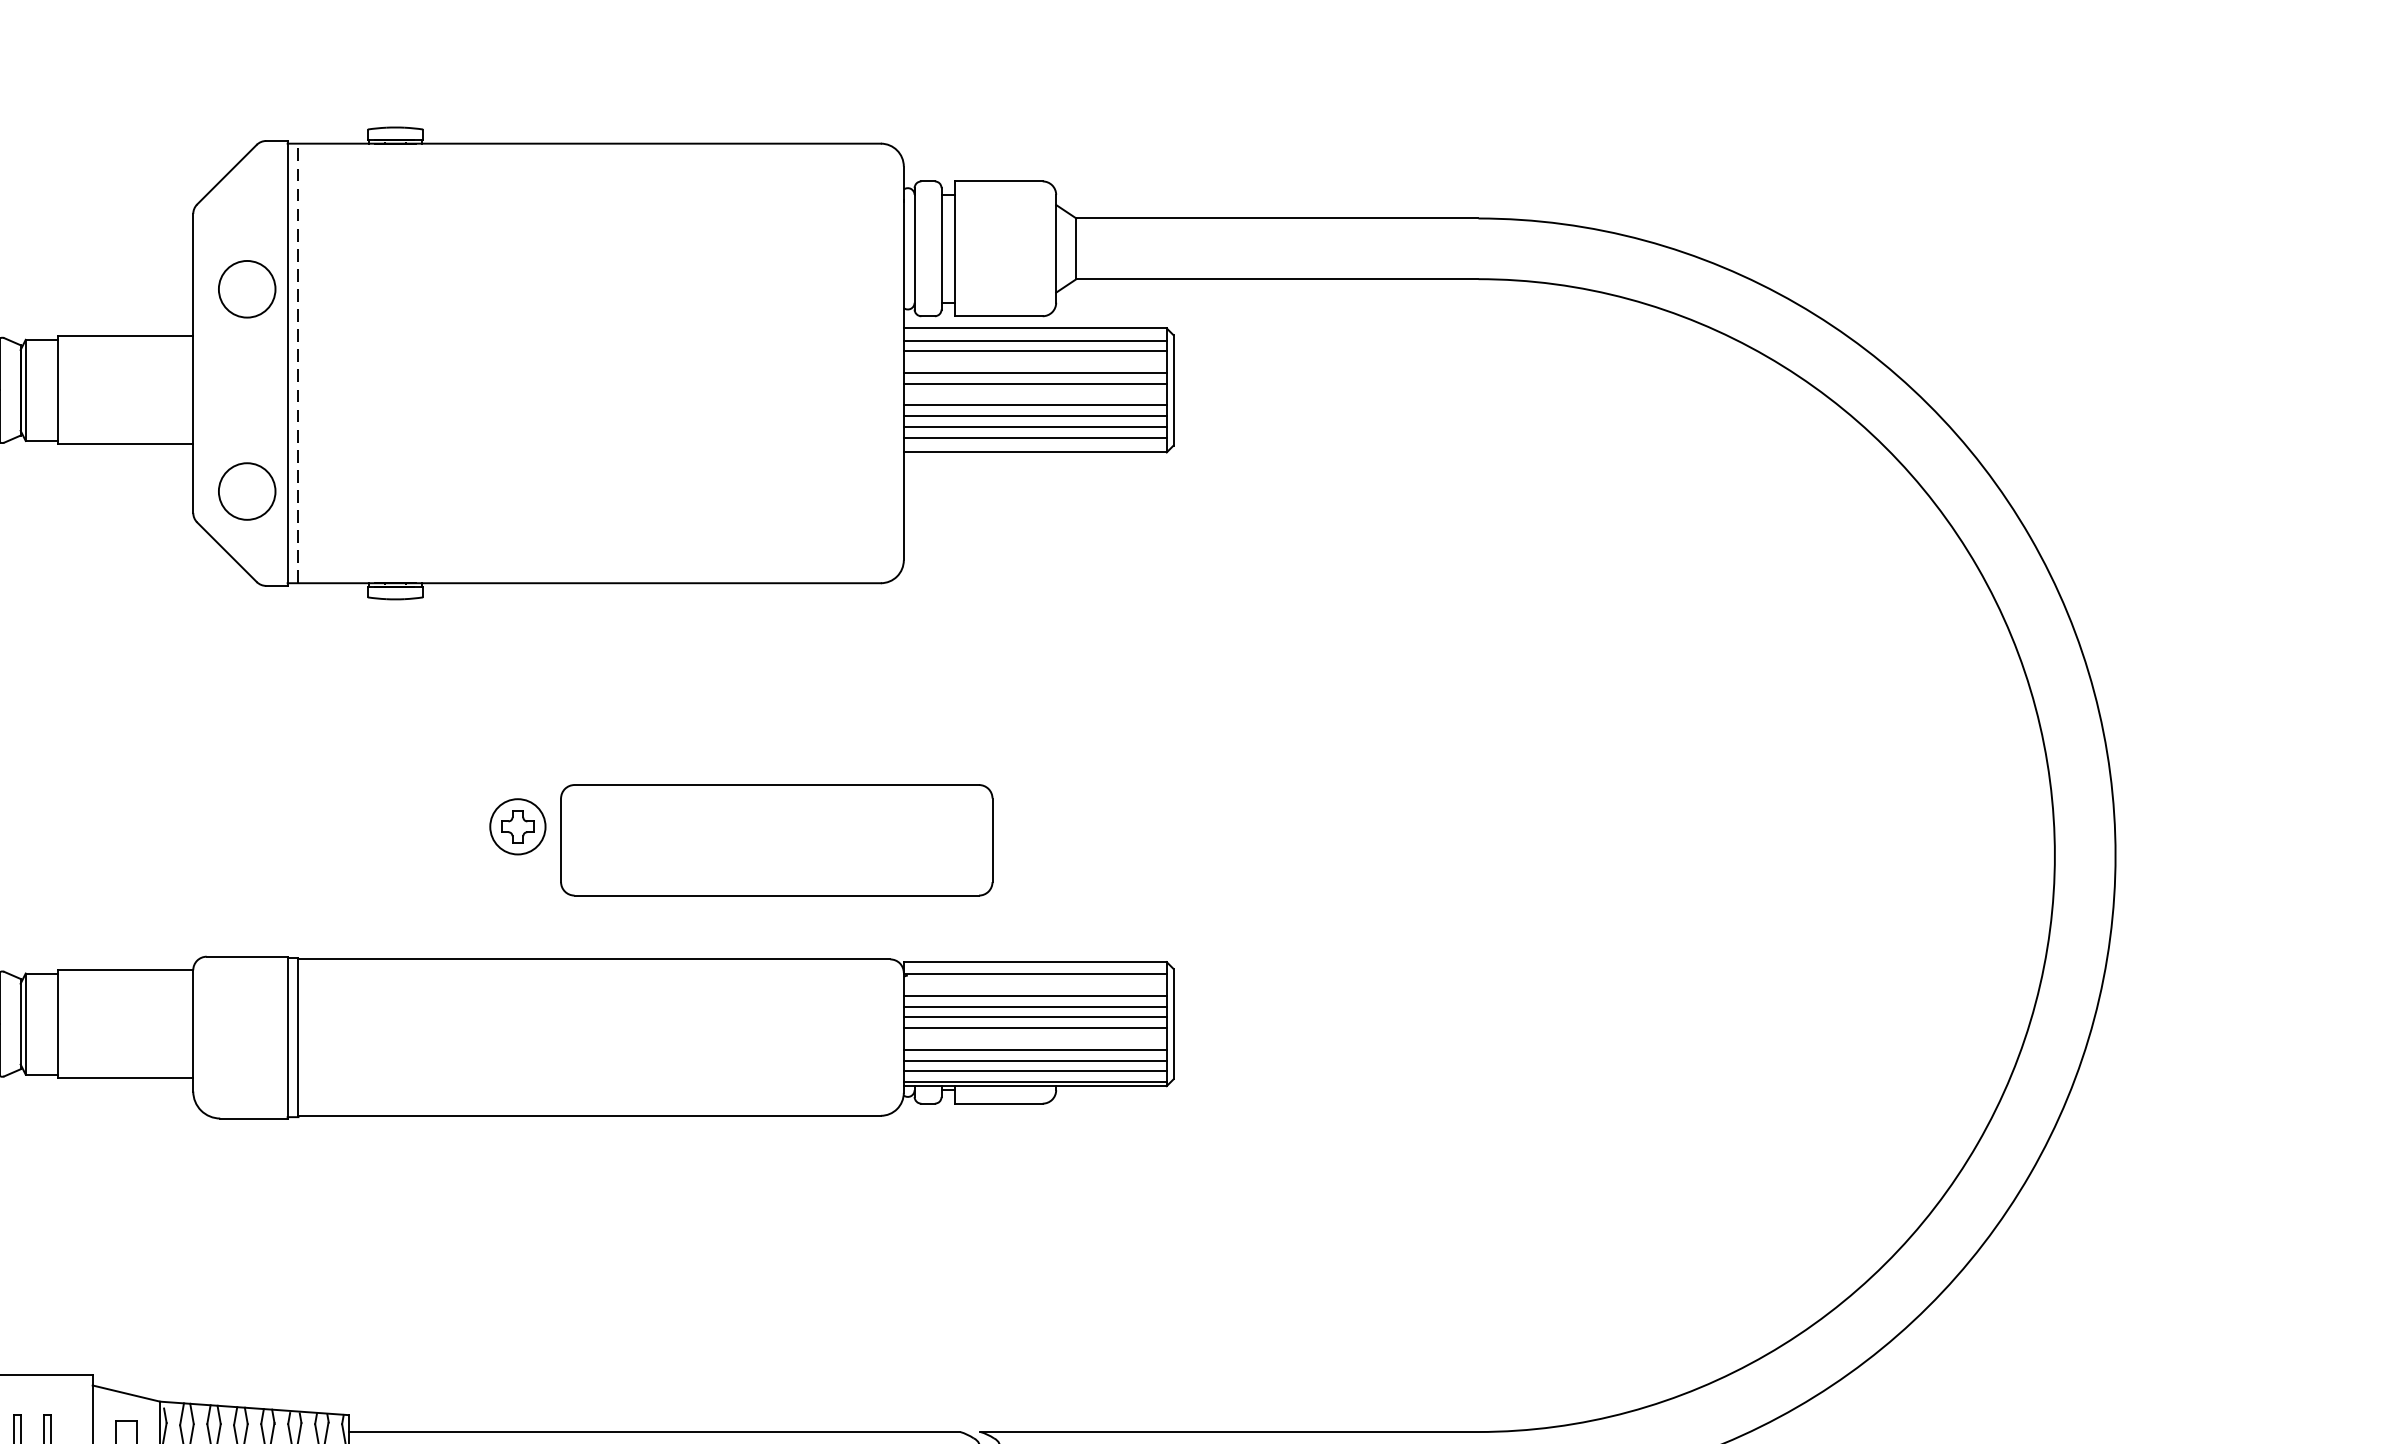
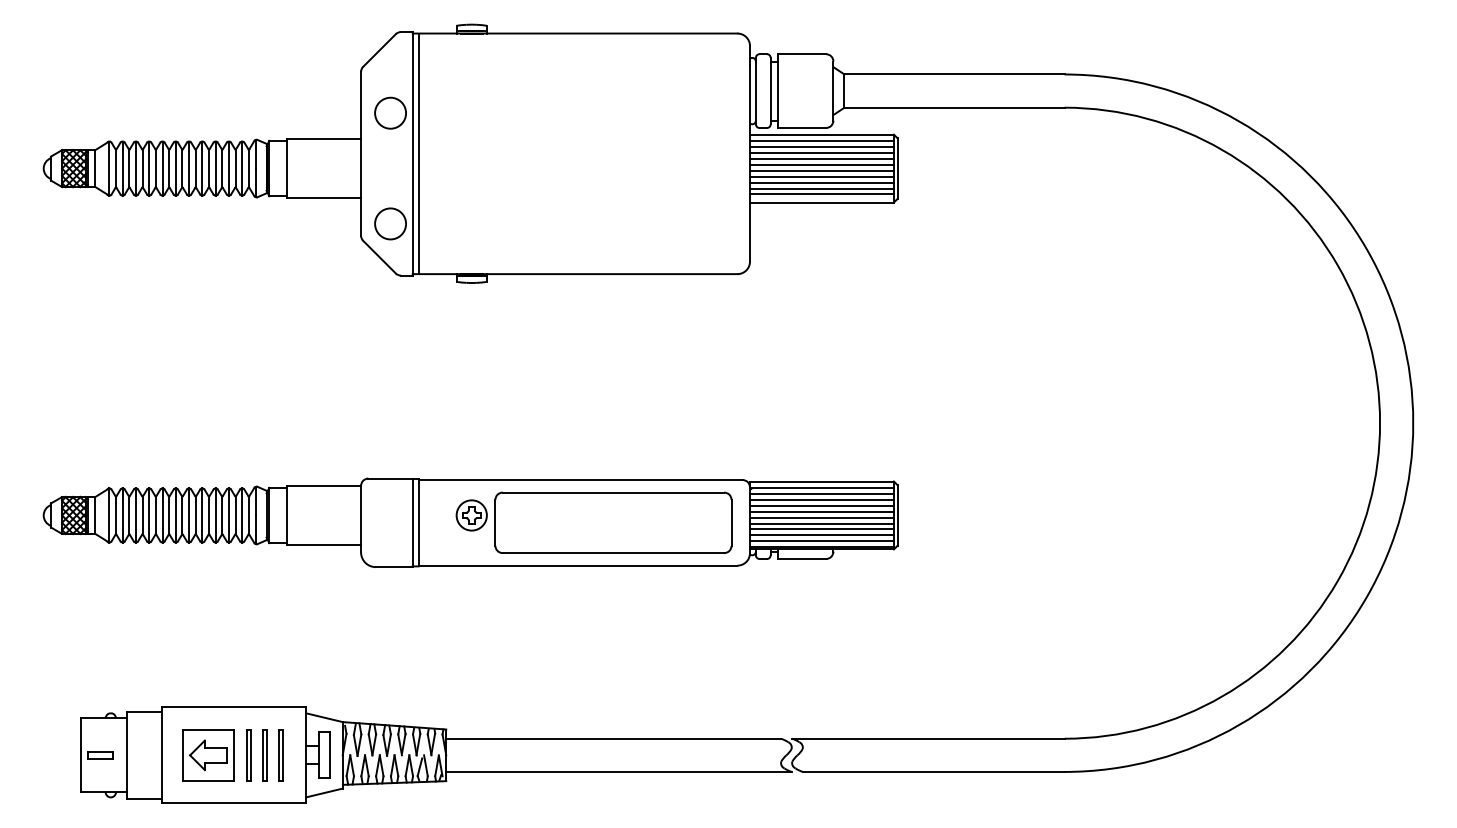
line: (298, 362) -> (418, 153), dashed -> solid
line: (1034, 362) -> (821, 153), added
line: (1034, 393) -> (821, 170), added
part: (740, 839) -> (593, 522), moved
line: (1034, 985) -> (821, 494), added
line: (1034, 1038) -> (821, 523), added

